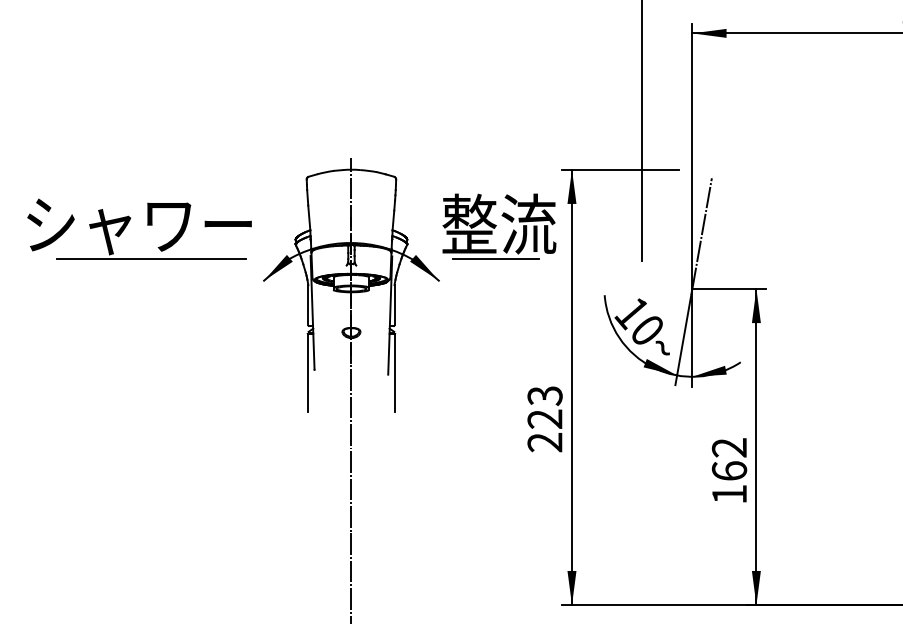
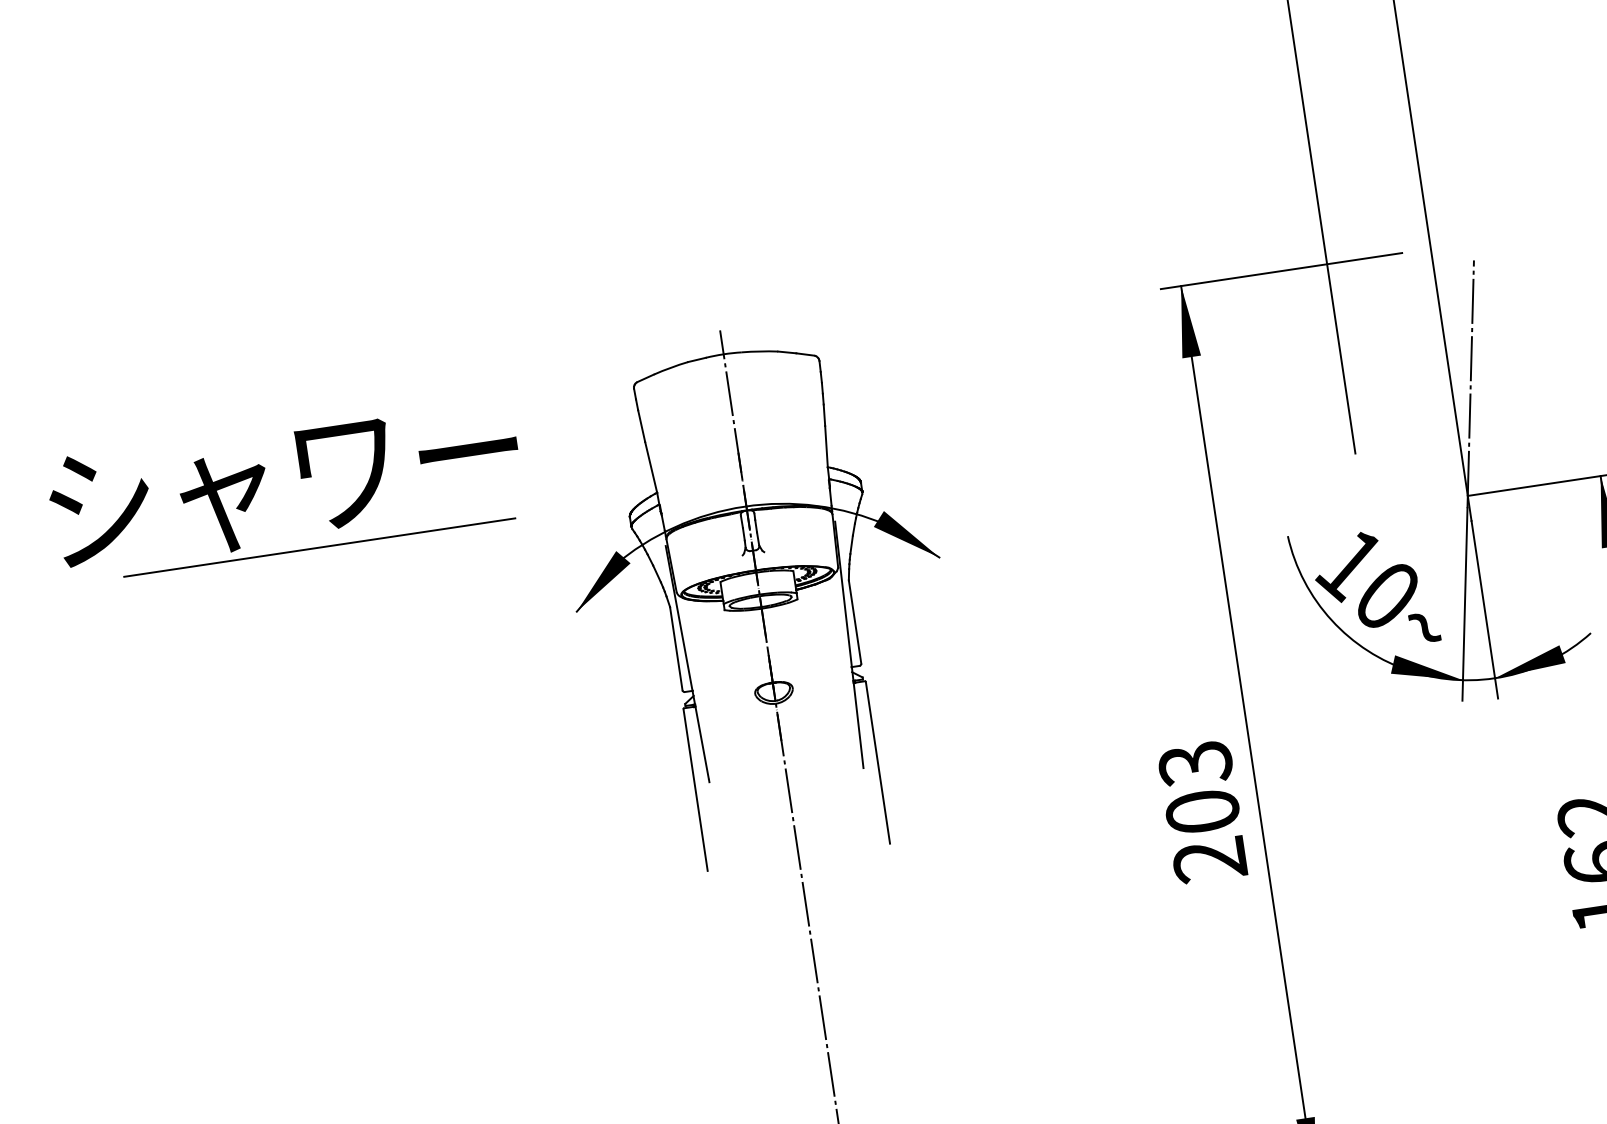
part: (147, 225) -> (301, 478), moved
part: (499, 226) -> (1048, 426), removed
text: (544, 418) -> (1201, 810), 223 -> 203

